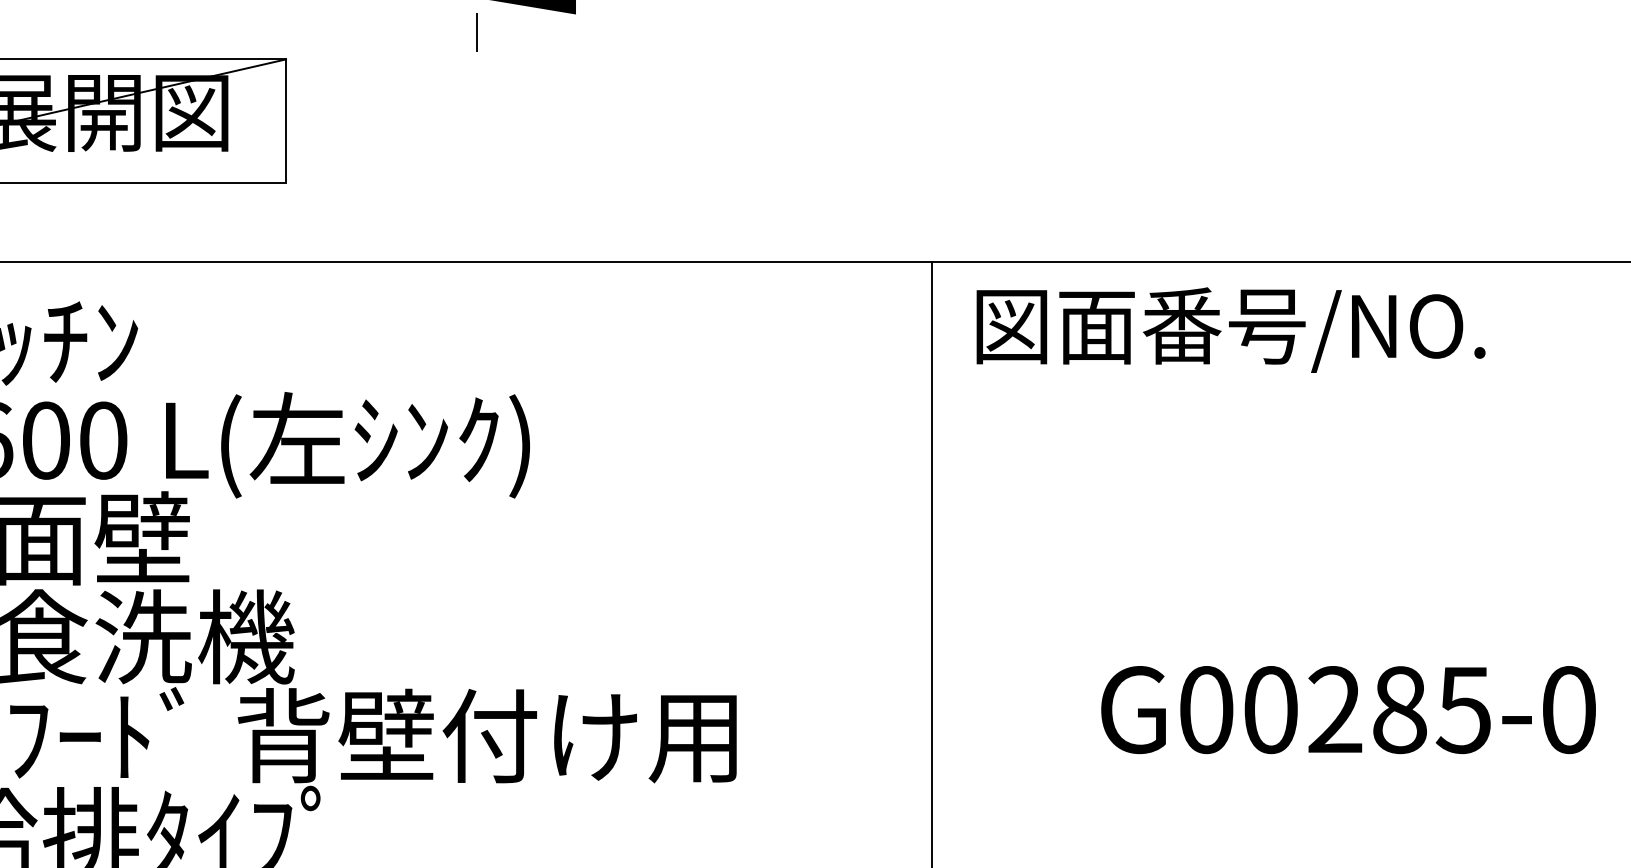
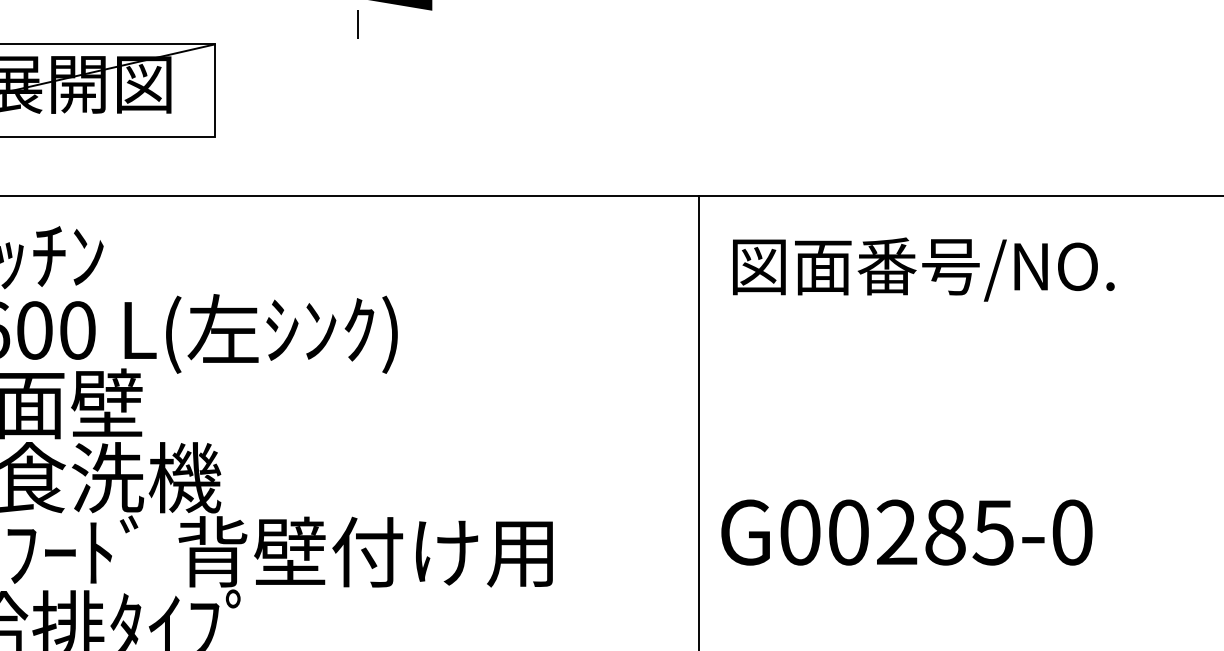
text: (1230, 330) -> (923, 269), moved
text: (1347, 709) -> (906, 532), moved

